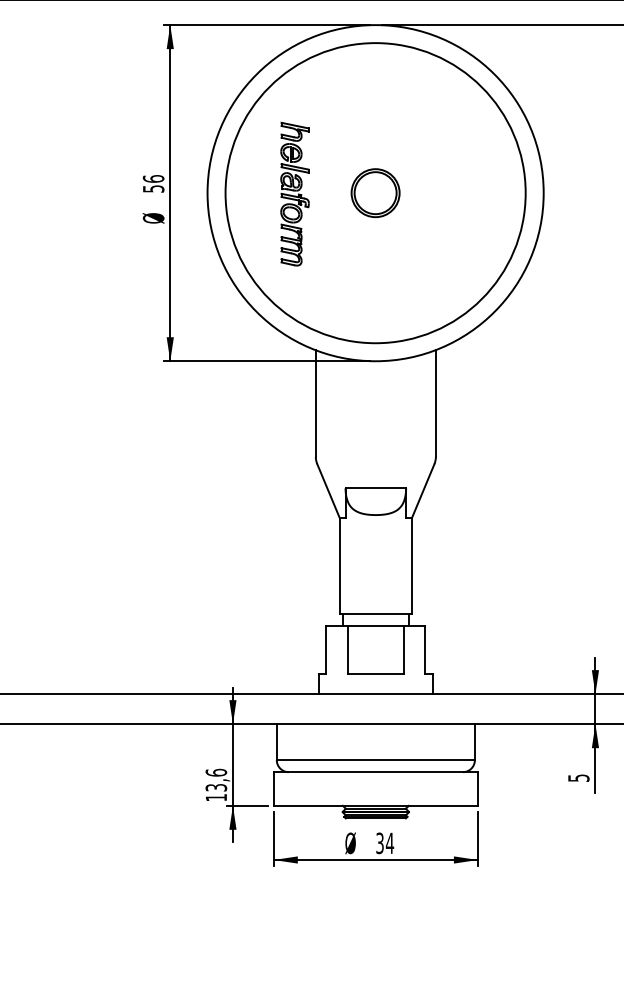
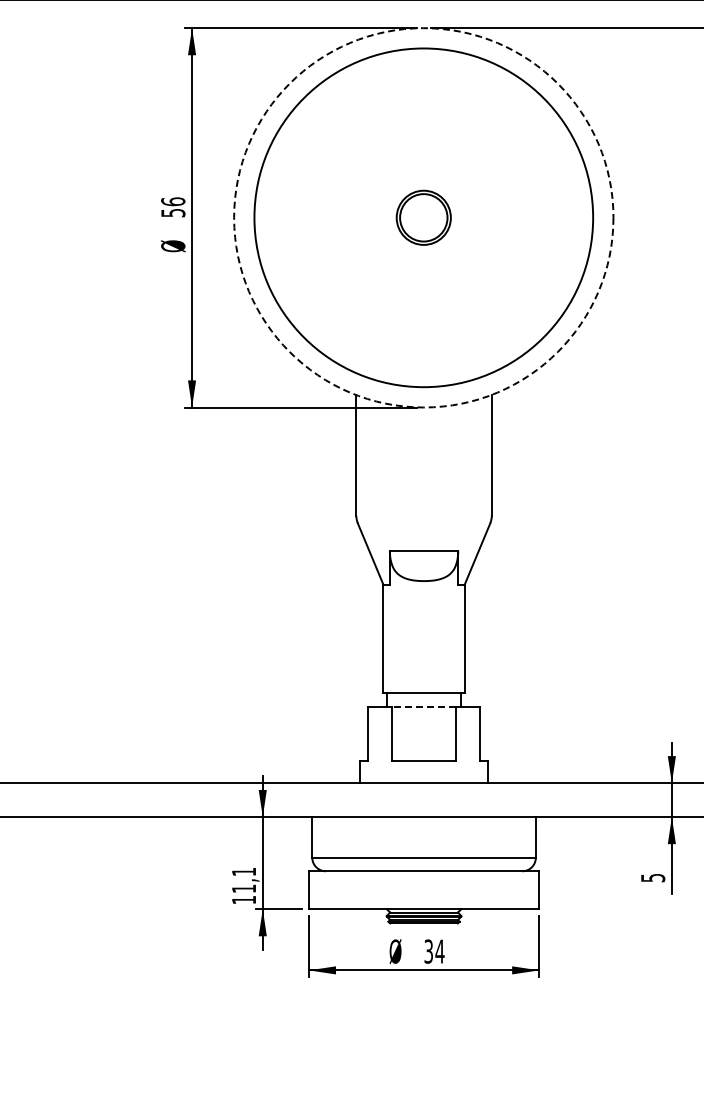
circle: (375, 192) -> (423, 217), solid -> dashed
part: (294, 193) -> (332, 218), removed
line: (376, 626) -> (424, 706), solid -> dashed
text: (215, 780) -> (243, 880), 13,6 -> 11,1

